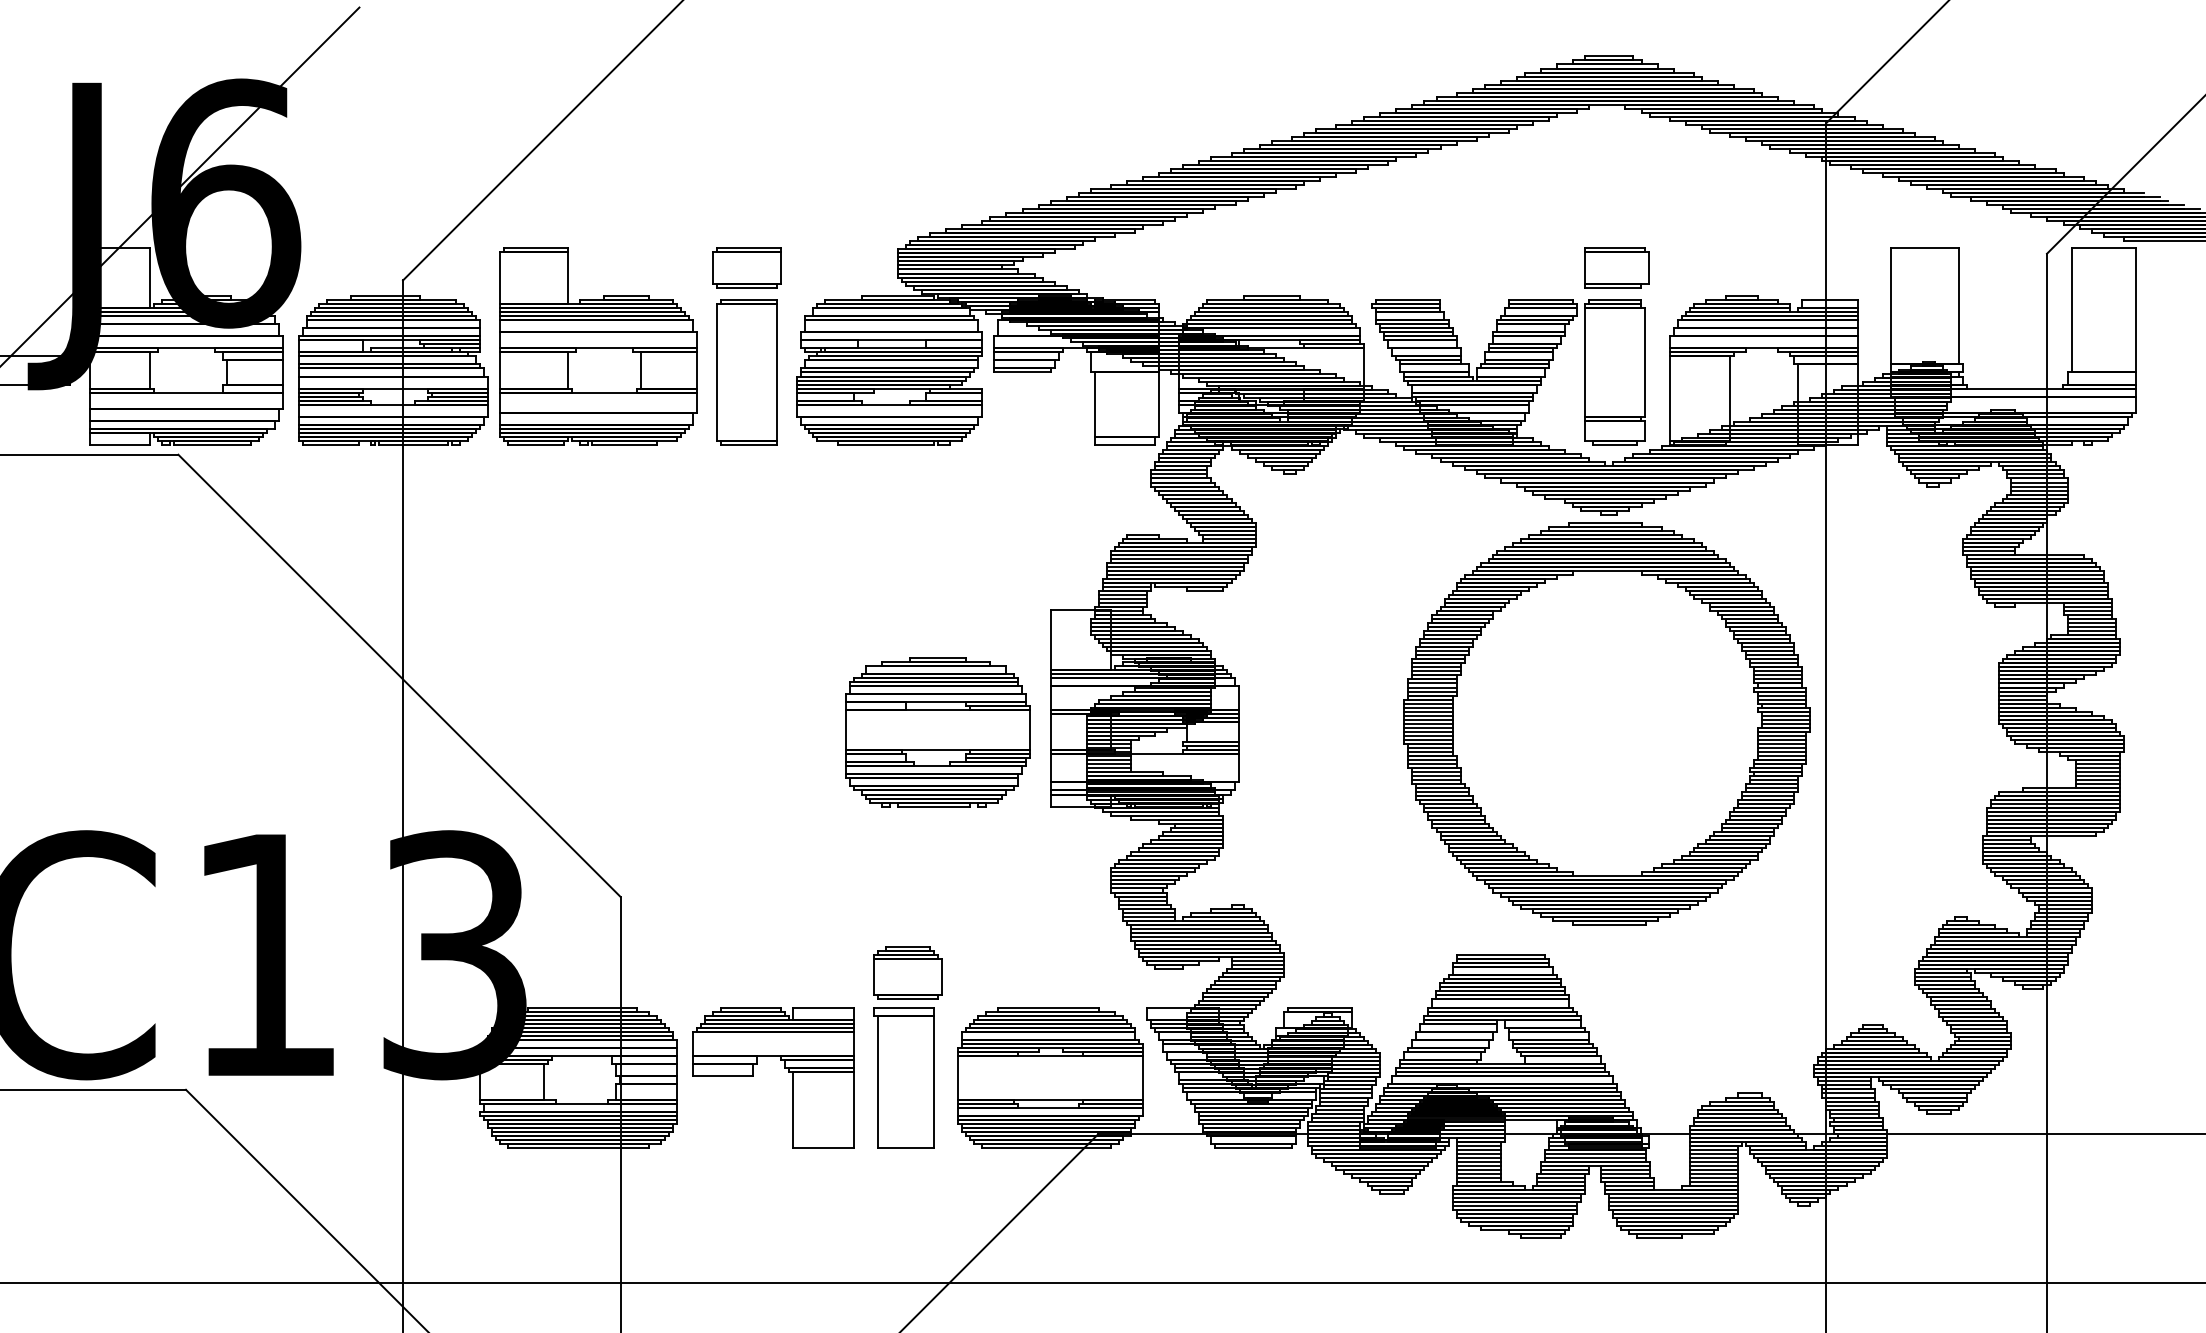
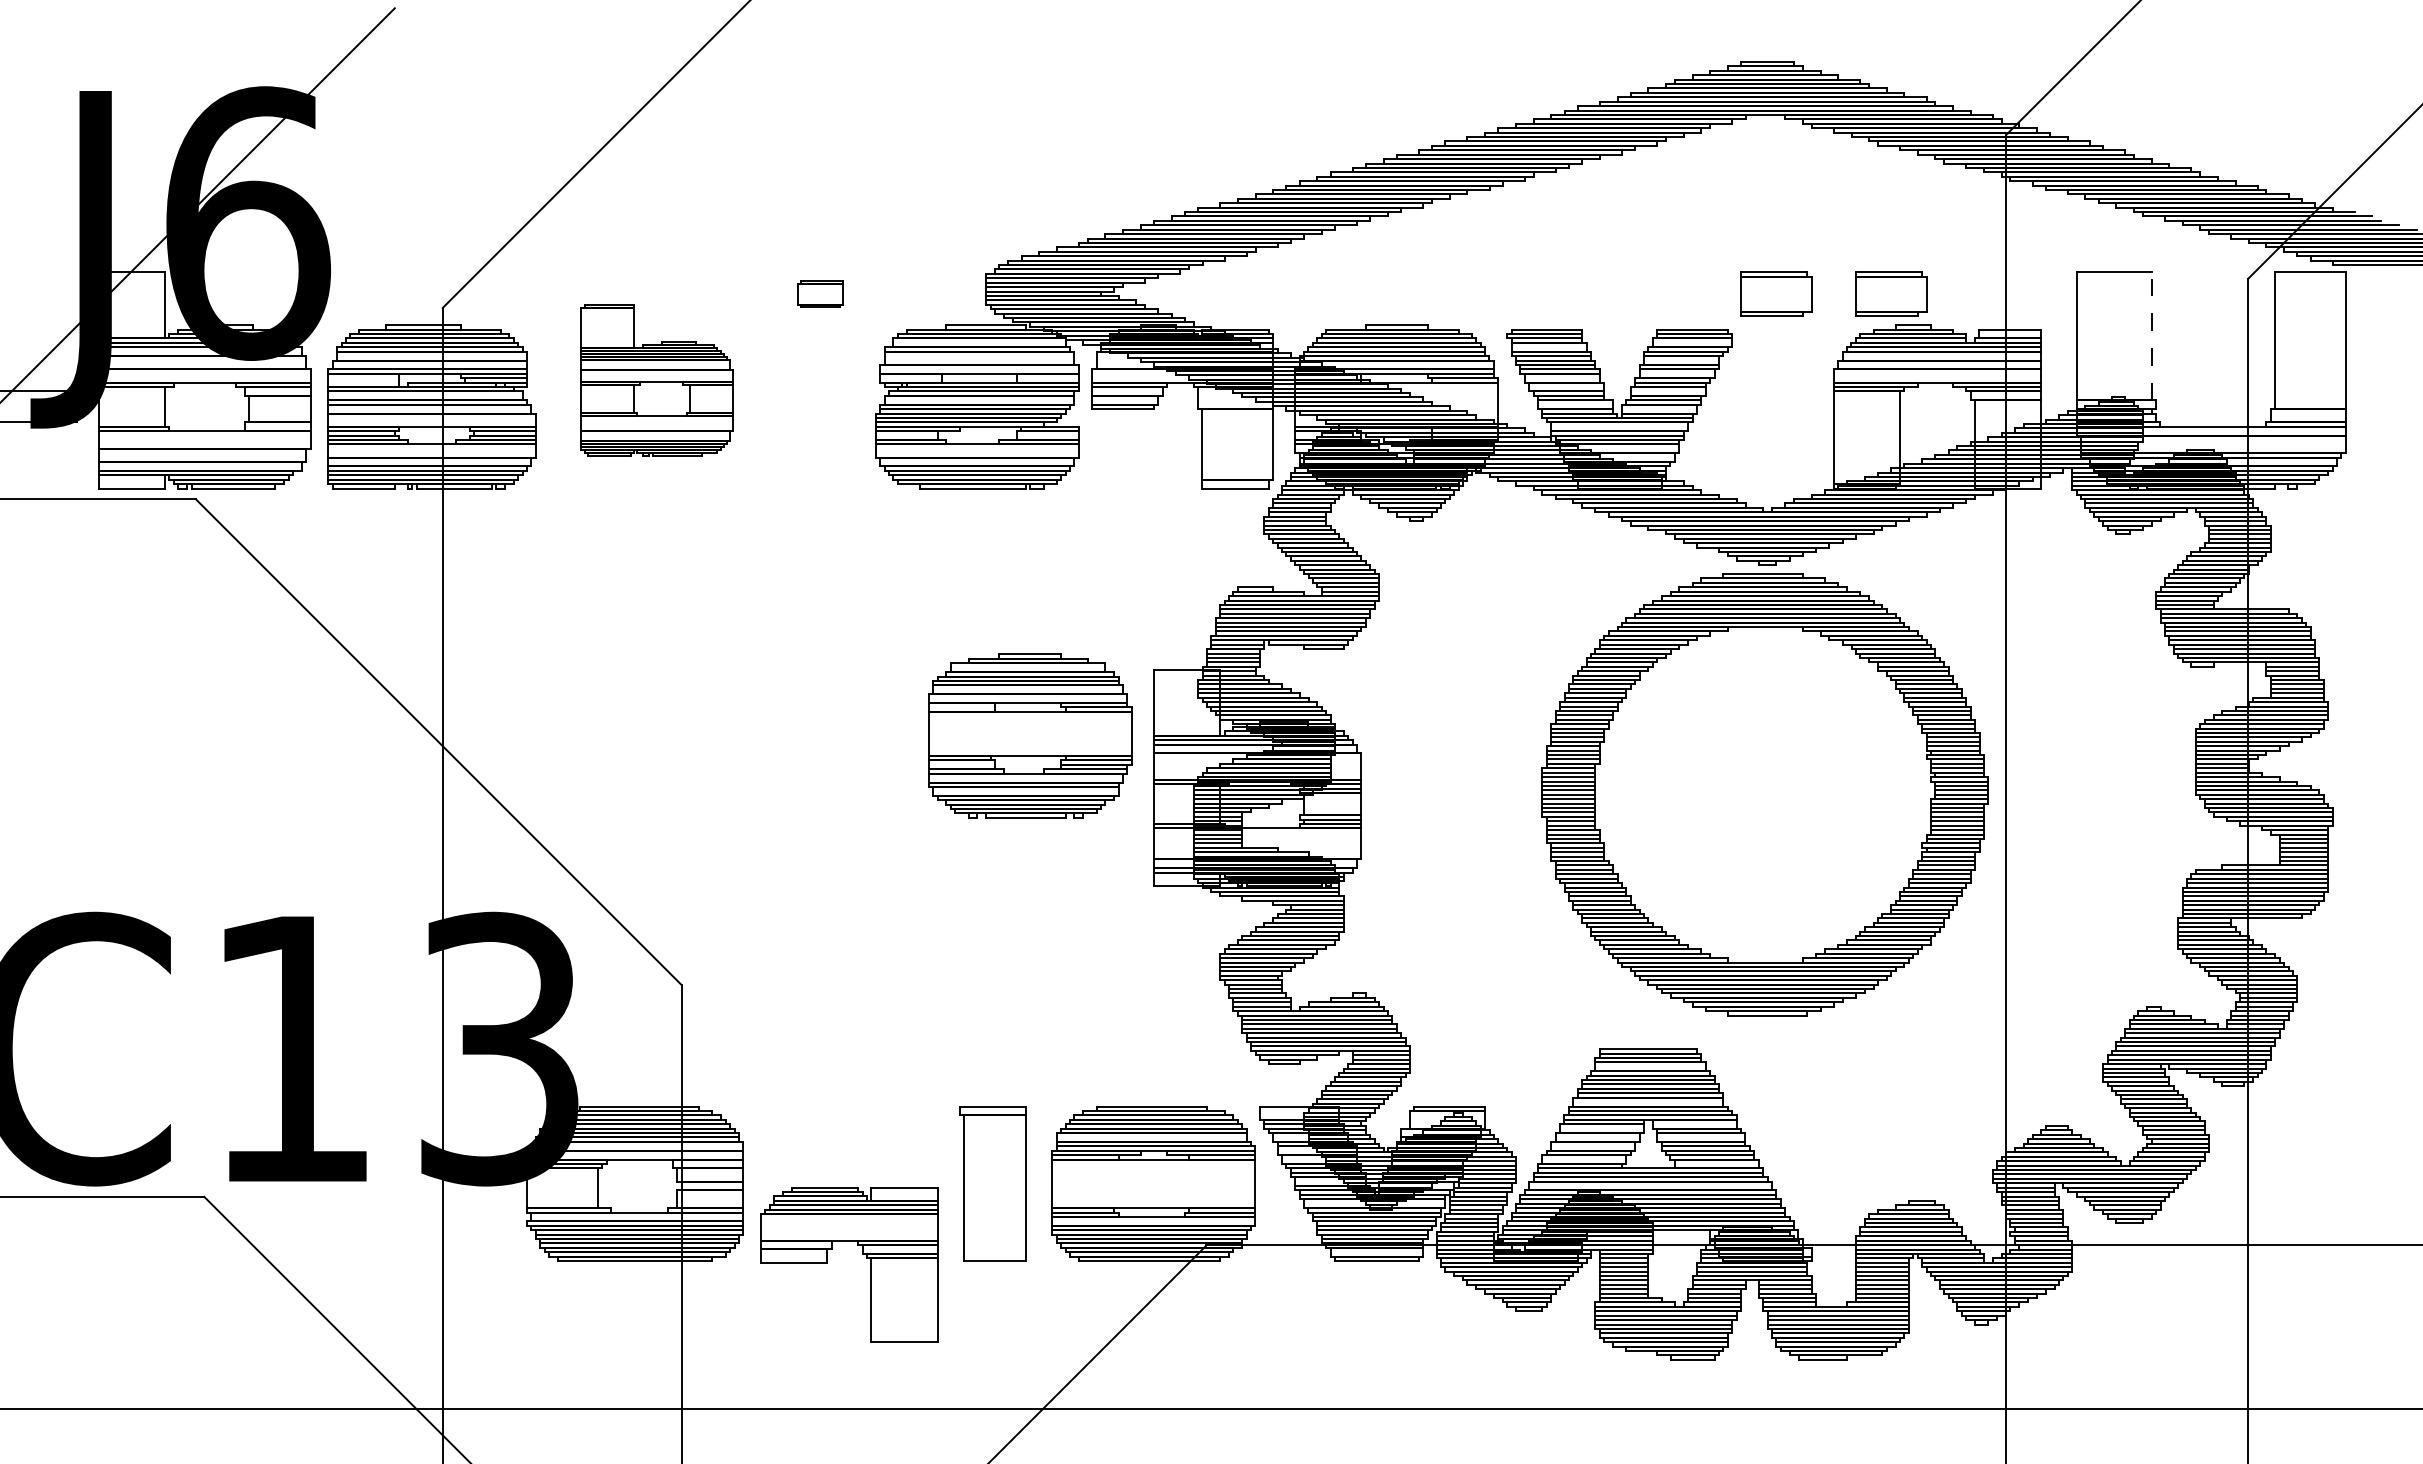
part: (746, 267) -> (820, 293), size x0.6
part: (1722, 267) -> (1891, 293), added
line: (1958, 305) -> (2151, 335), solid -> dashed
part: (597, 346) -> (656, 380), size x0.7
part: (746, 372) -> (820, 409), removed
part: (1614, 372) -> (1773, 409), removed
part: (938, 731) -> (1030, 735), moved
part: (908, 972) -> (997, 1068), removed
part: (785, 1068) -> (862, 1254), moved

